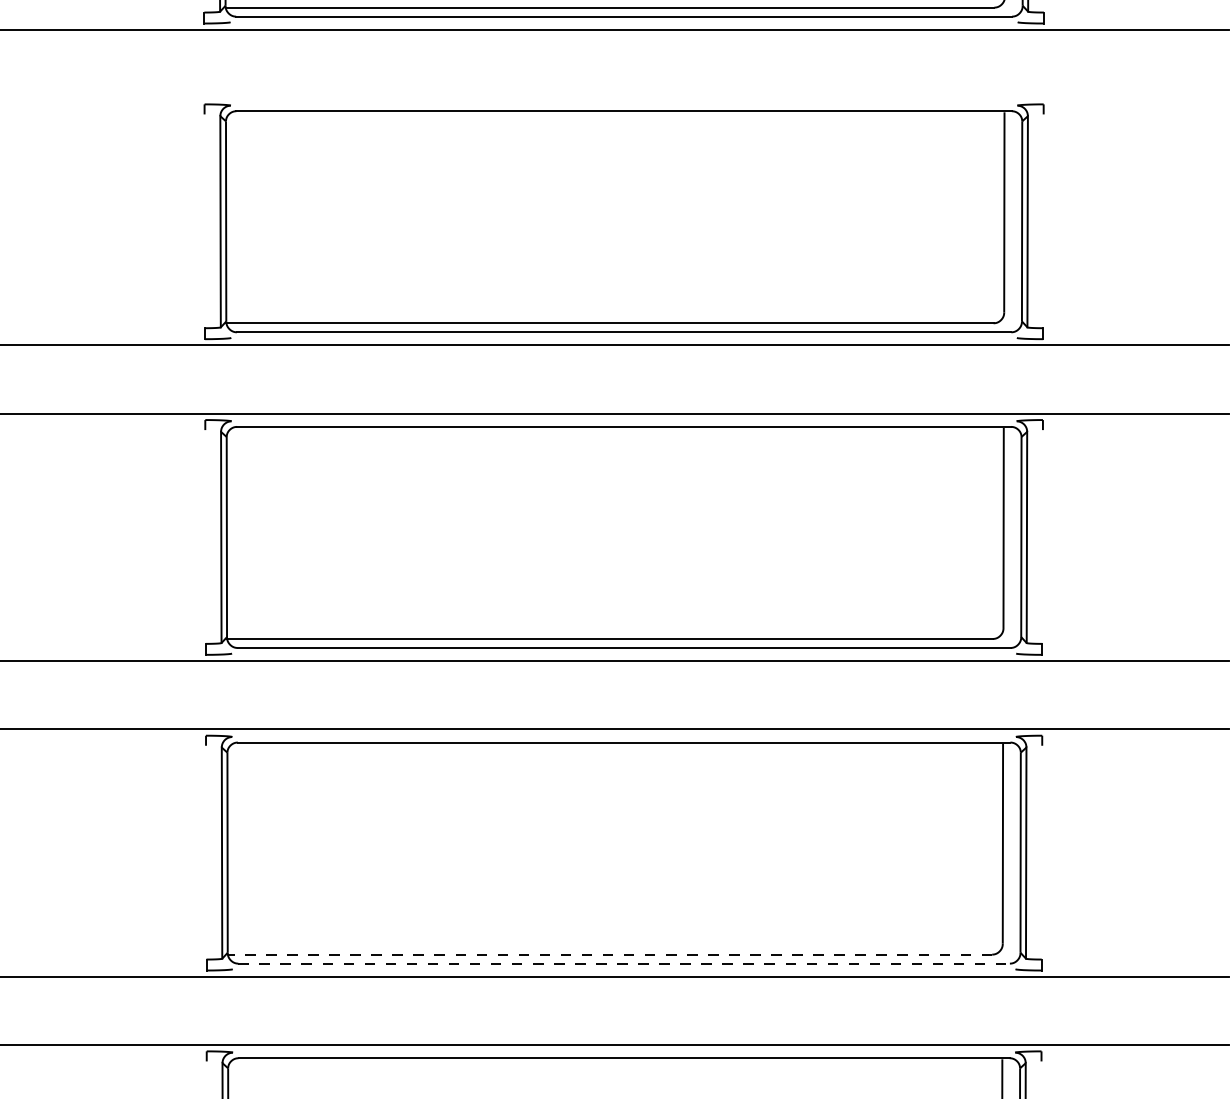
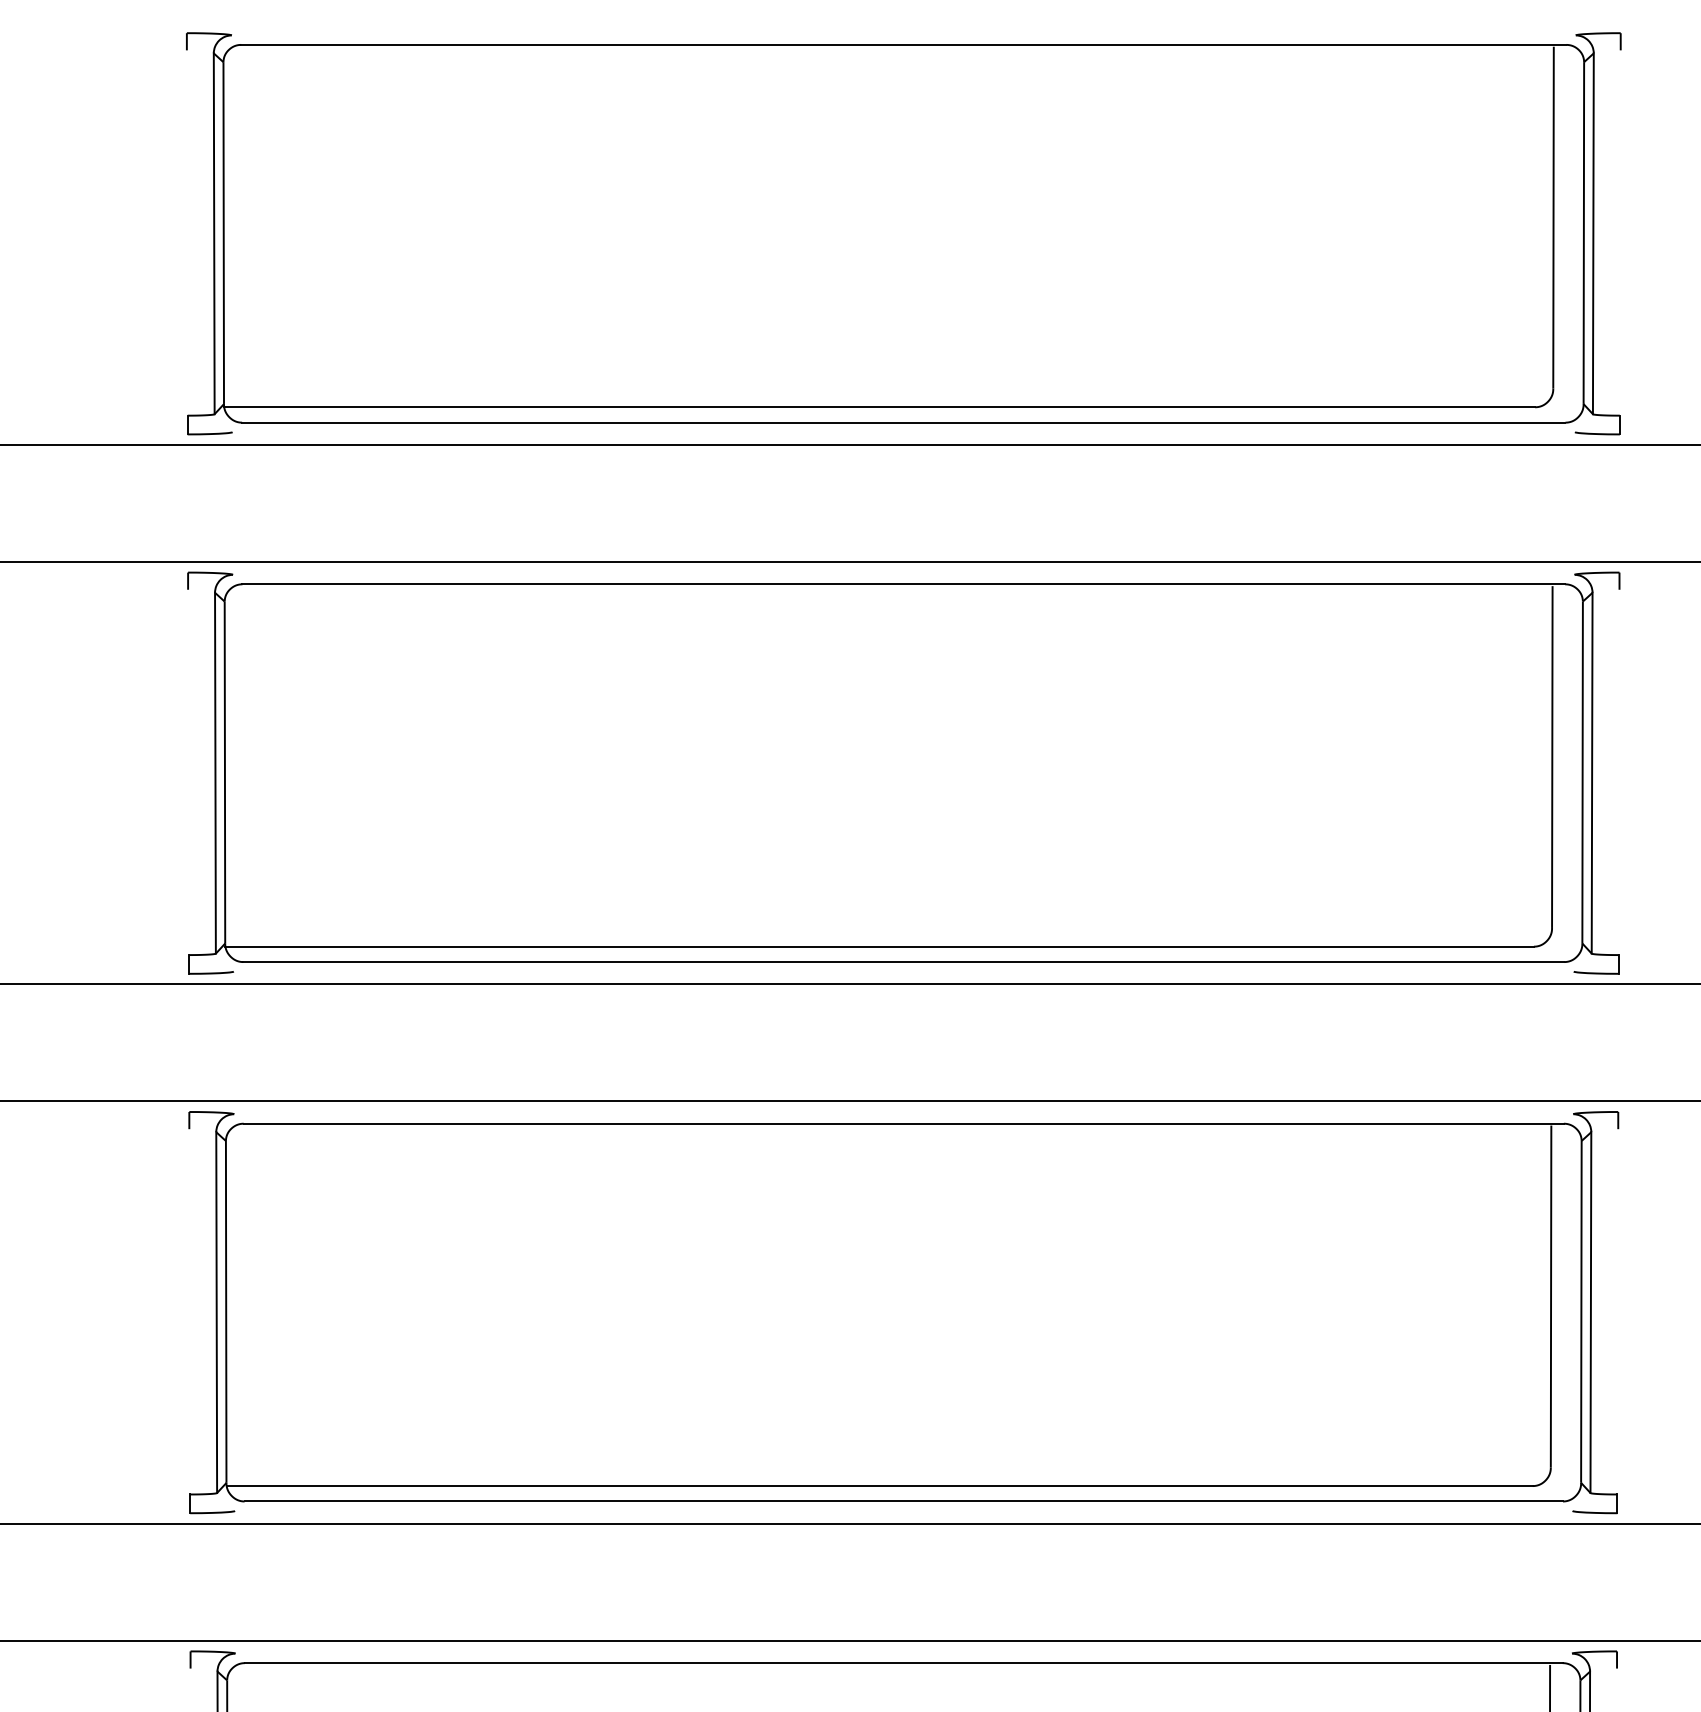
line: (609, 954) -> (878, 1485), dashed -> solid
line: (624, 963) -> (904, 1501), dashed -> solid

